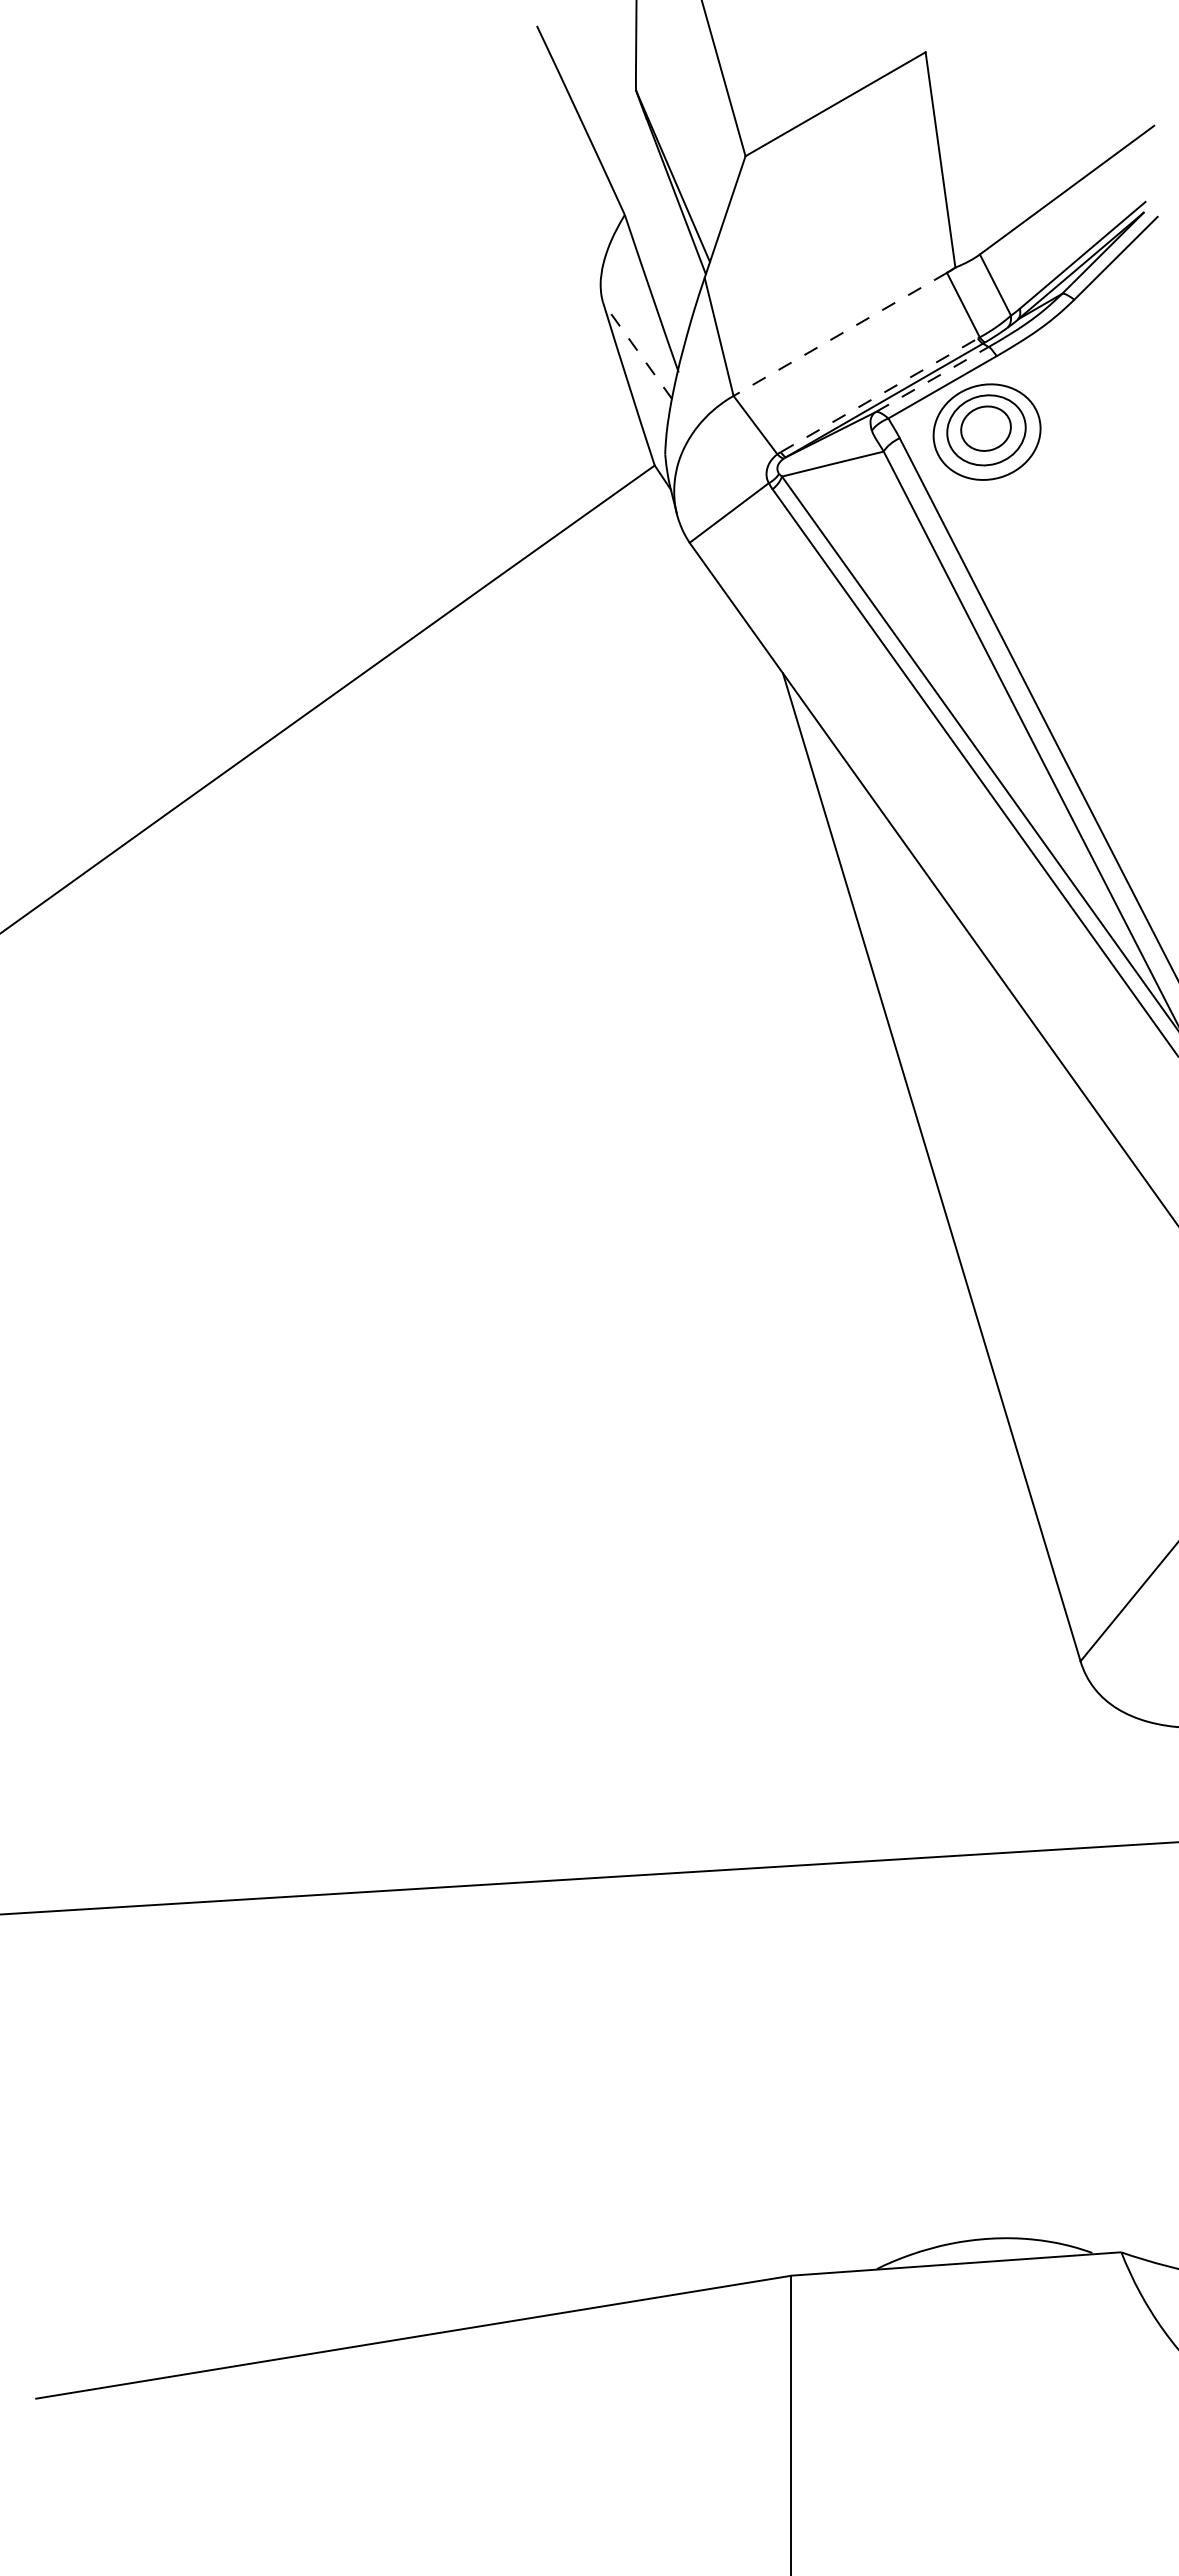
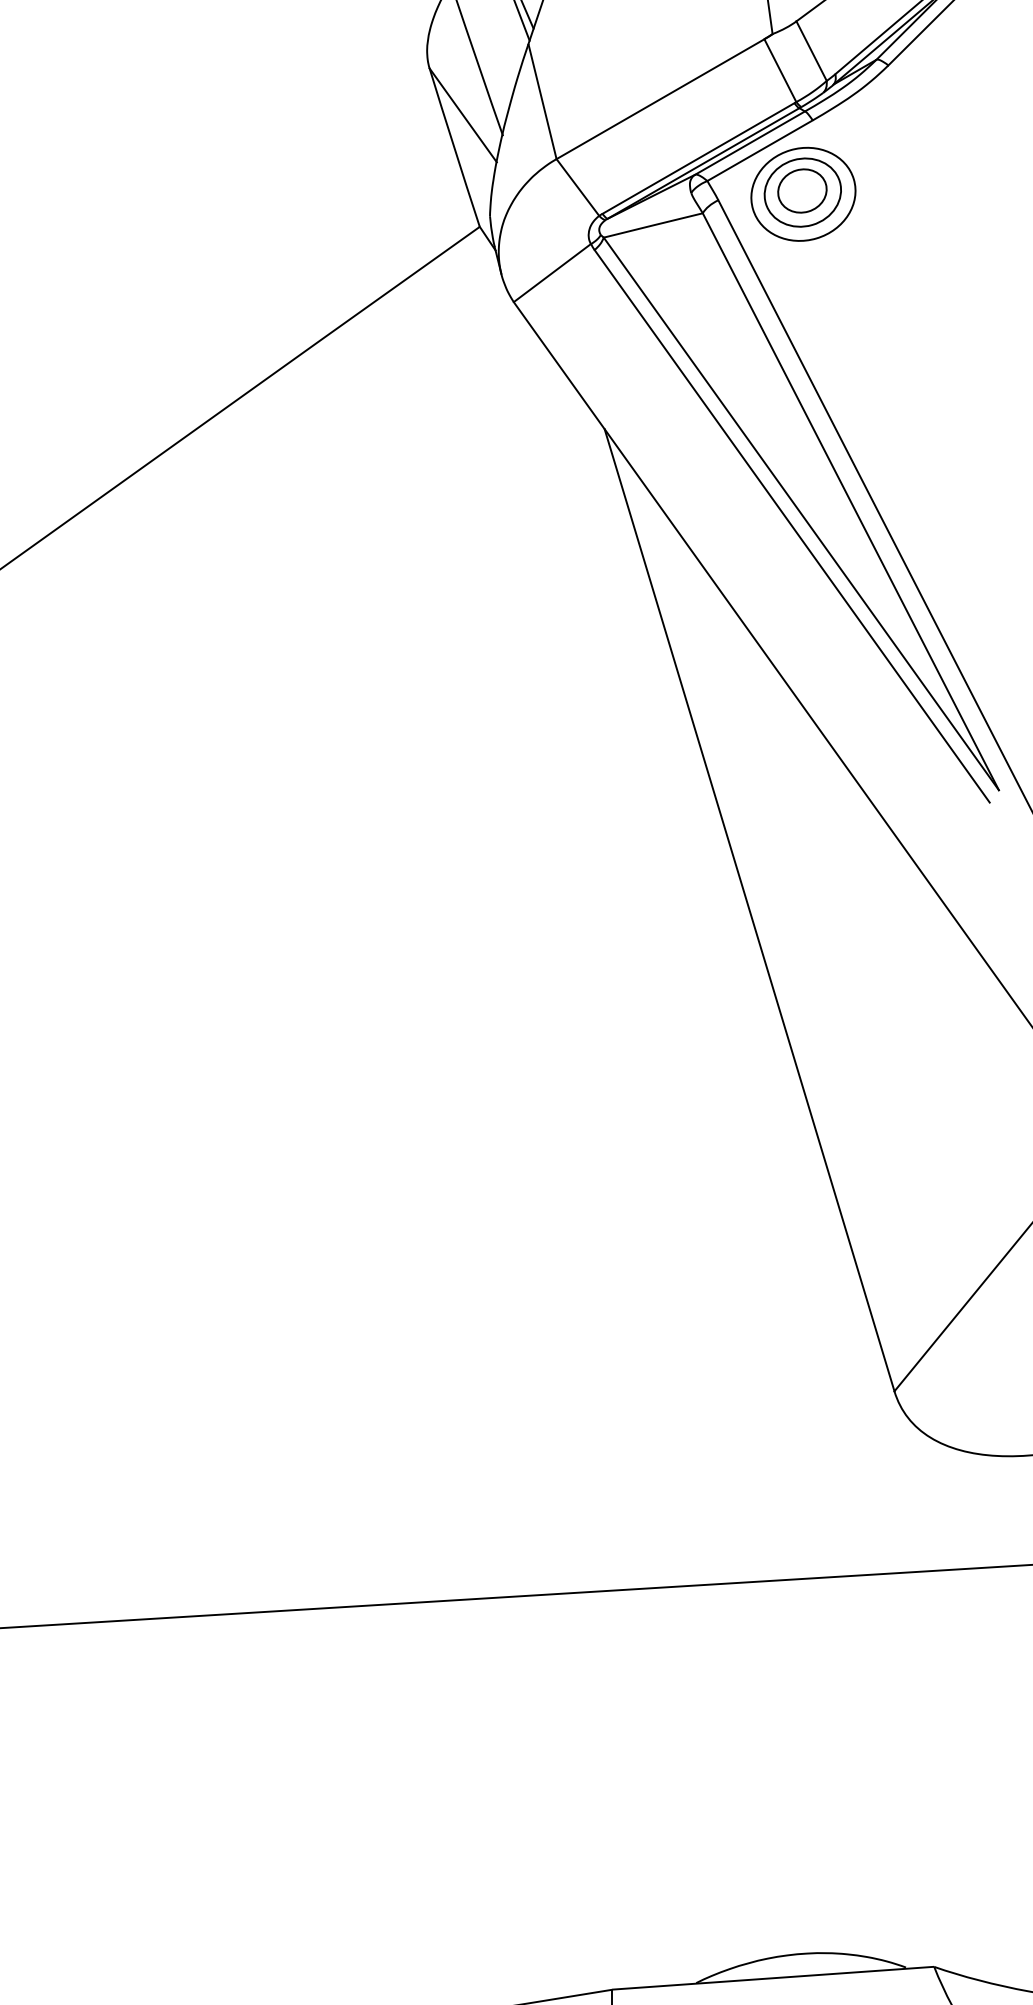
line: (839, 334) -> (659, 99), dashed -> solid
line: (637, 350) -> (463, 114), dashed -> solid
line: (932, 379) -> (750, 143), dashed -> solid
line: (879, 395) -> (698, 158), dashed -> solid

